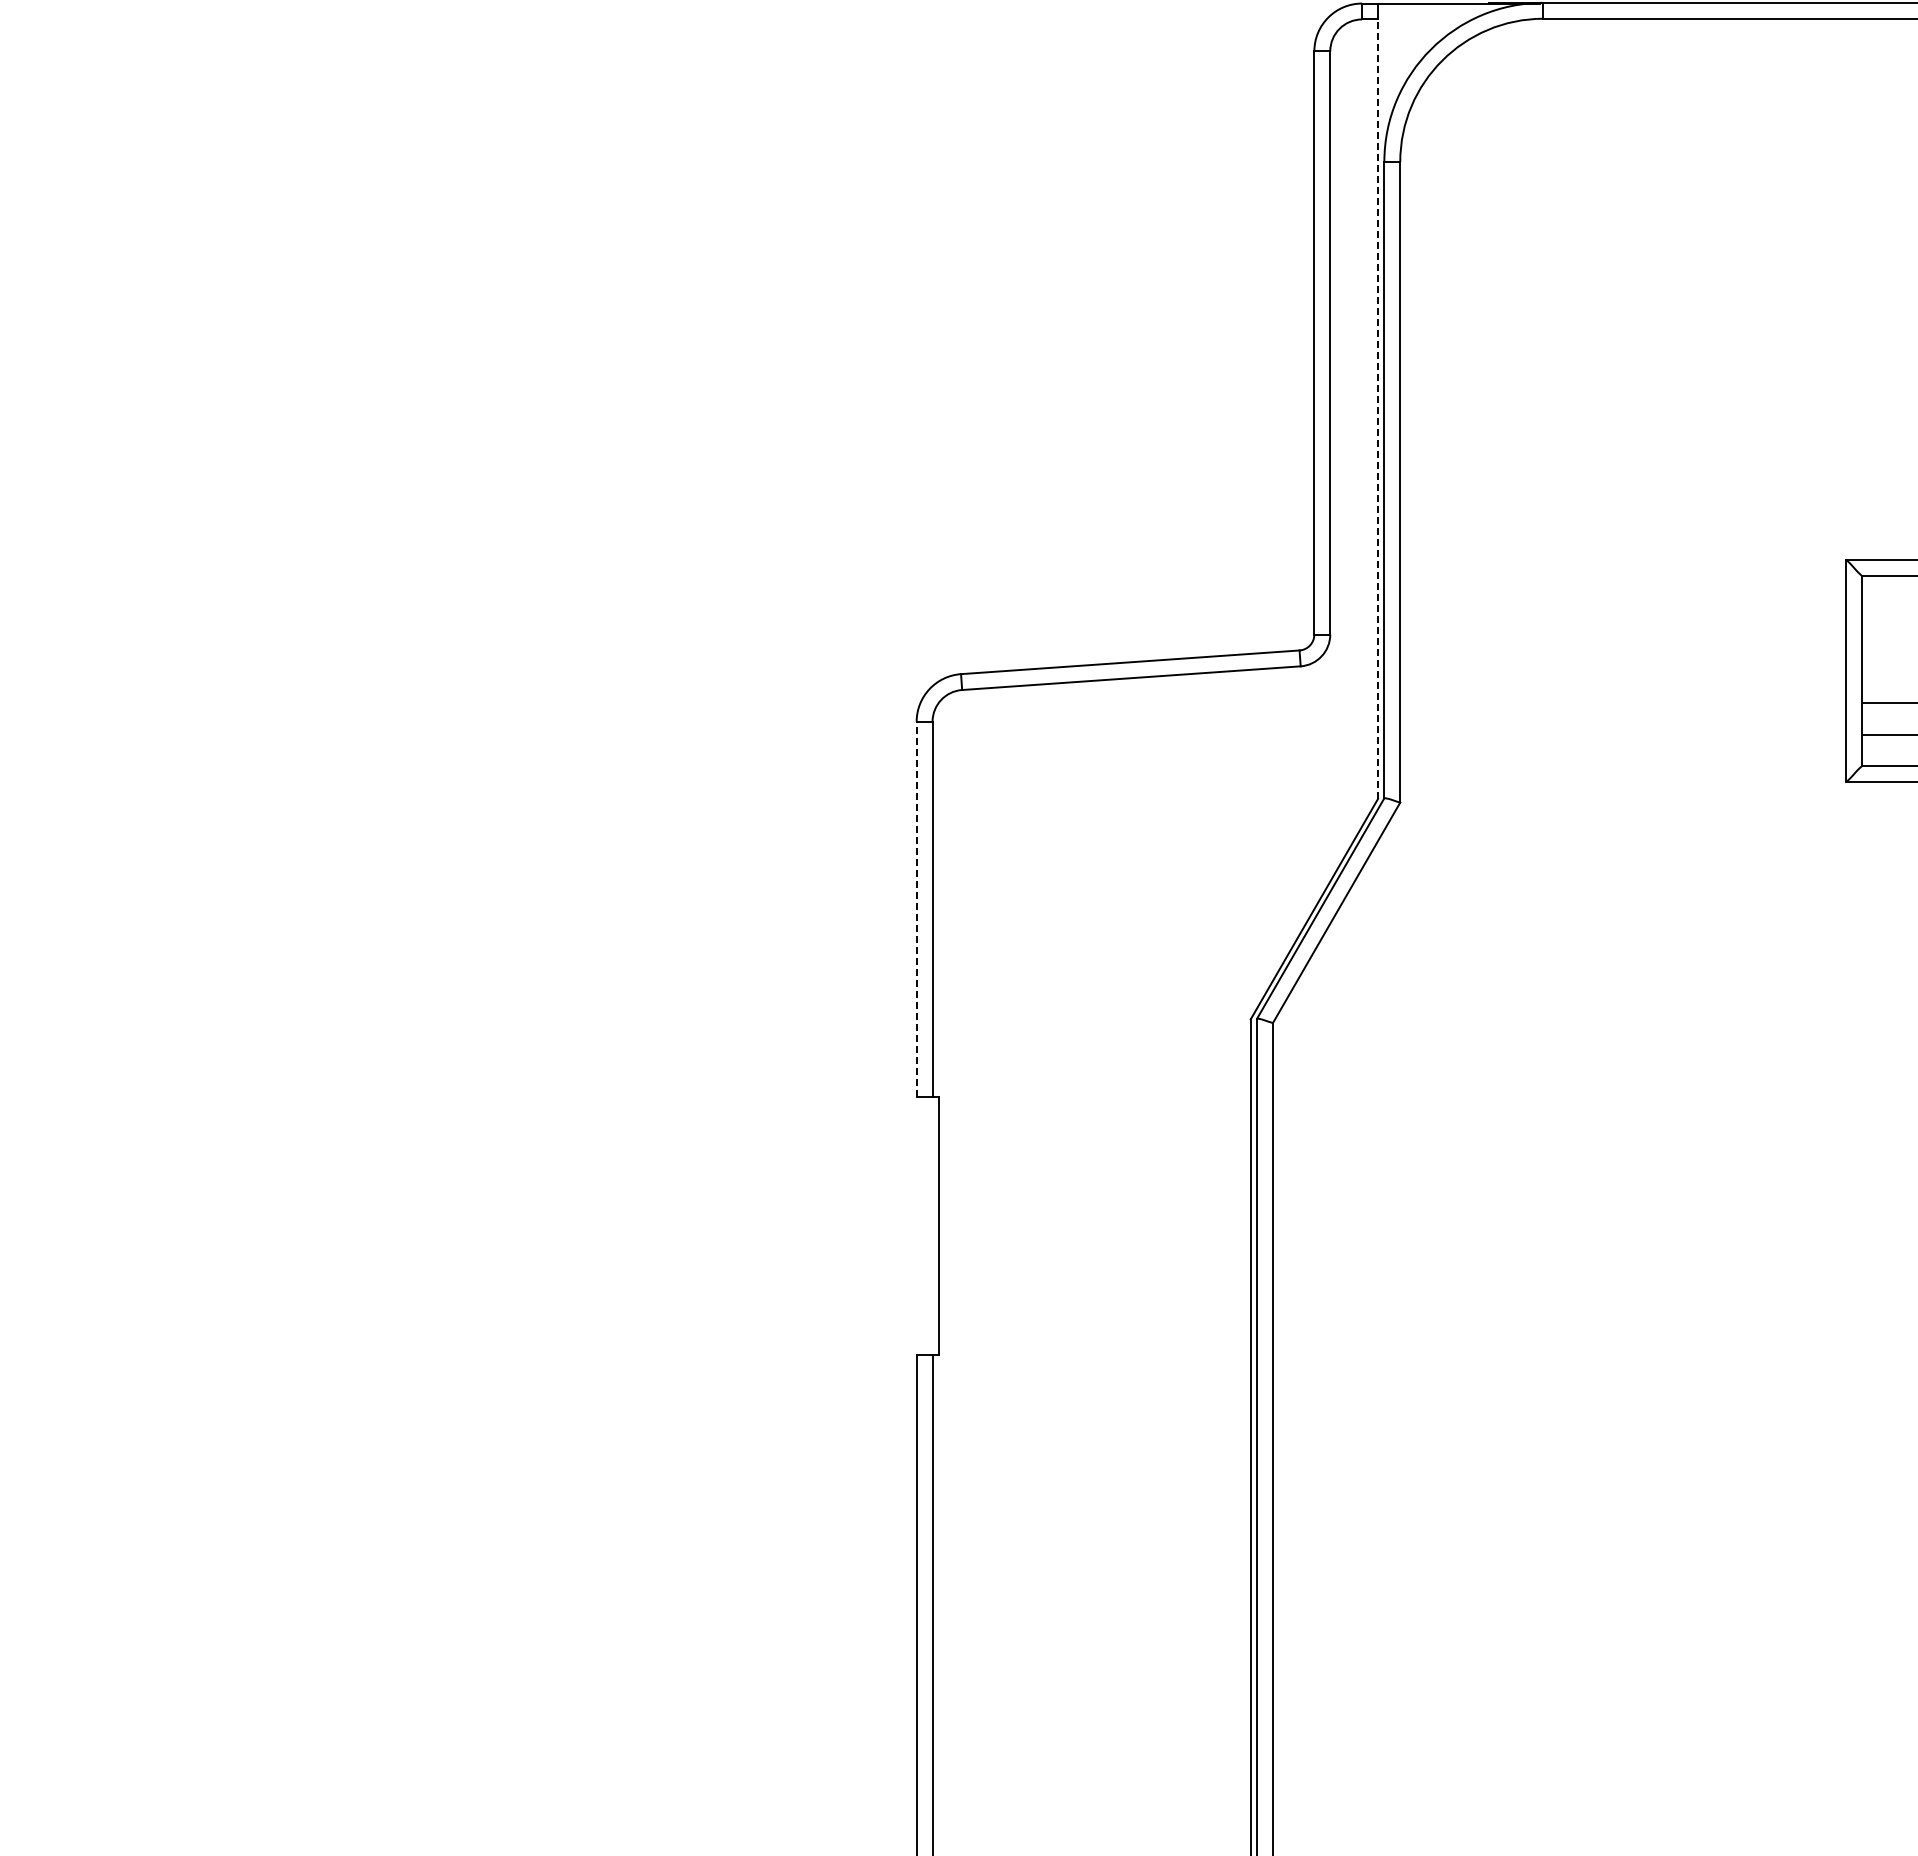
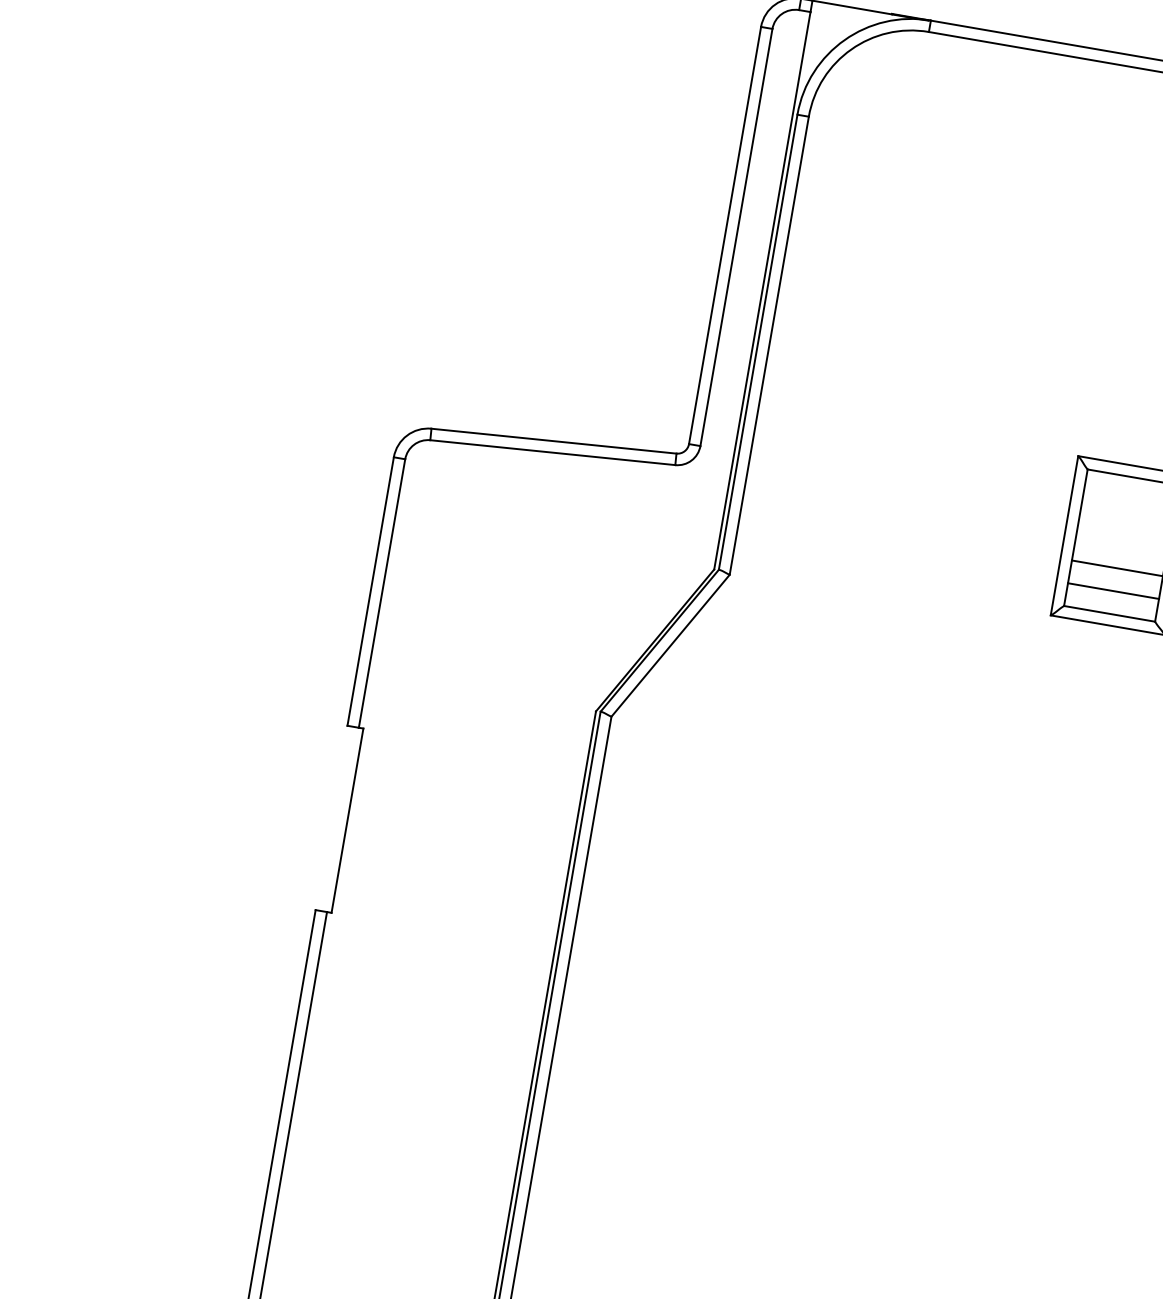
line: (1378, 409) -> (762, 291), dashed -> solid
line: (916, 909) -> (370, 591), dashed -> solid

